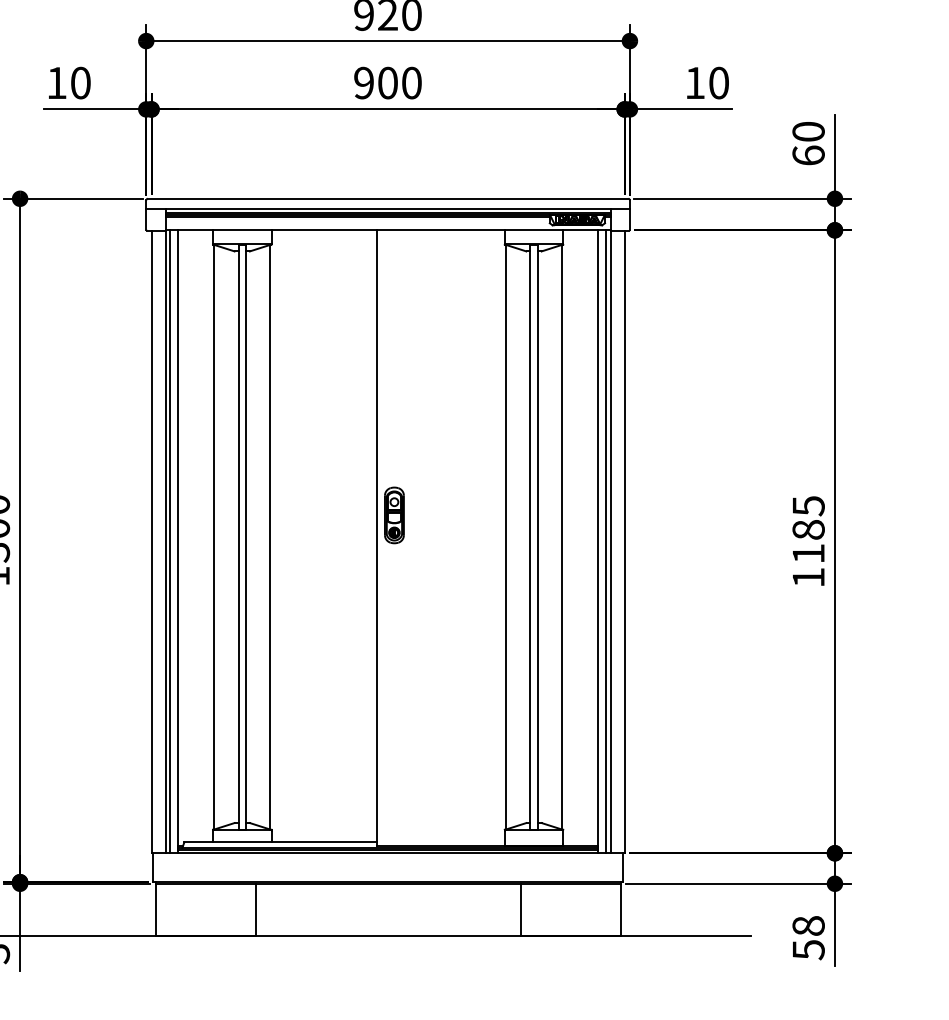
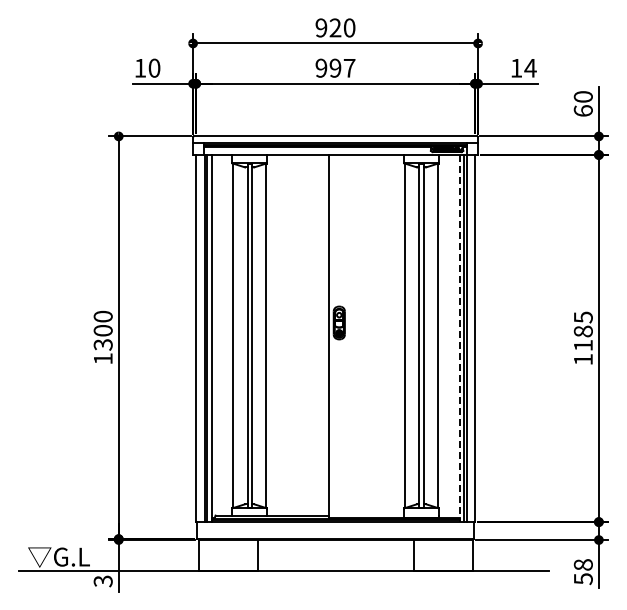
text: (399, 81) -> (342, 67), 900 -> 997
text: (718, 81) -> (530, 67), 10 -> 14
line: (598, 541) -> (459, 338), solid -> dashed

